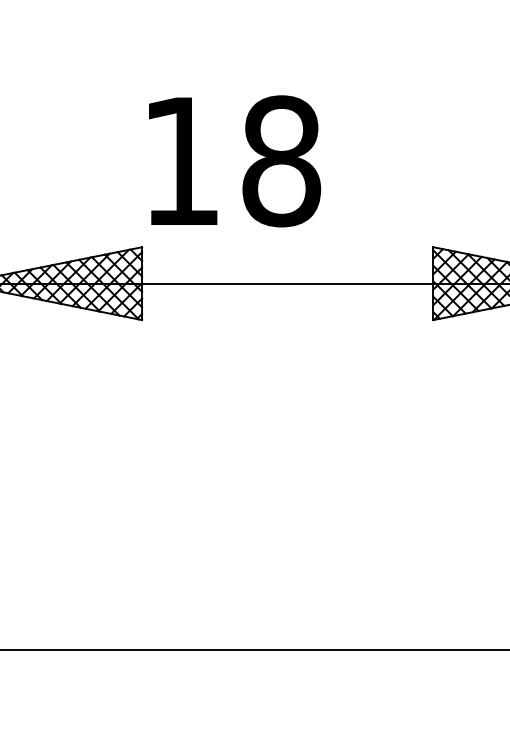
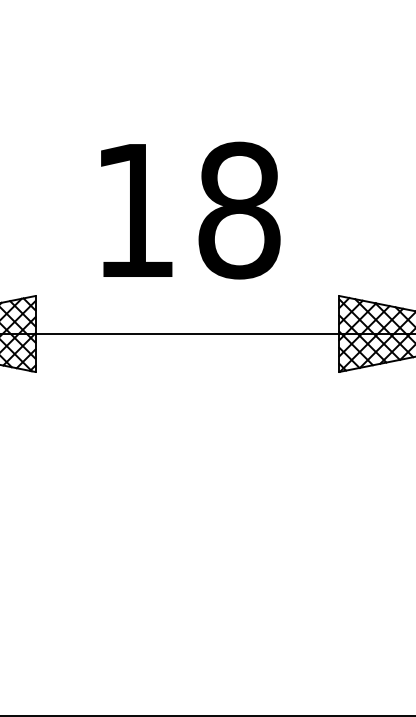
text: (235, 161) -> (191, 210), moved

